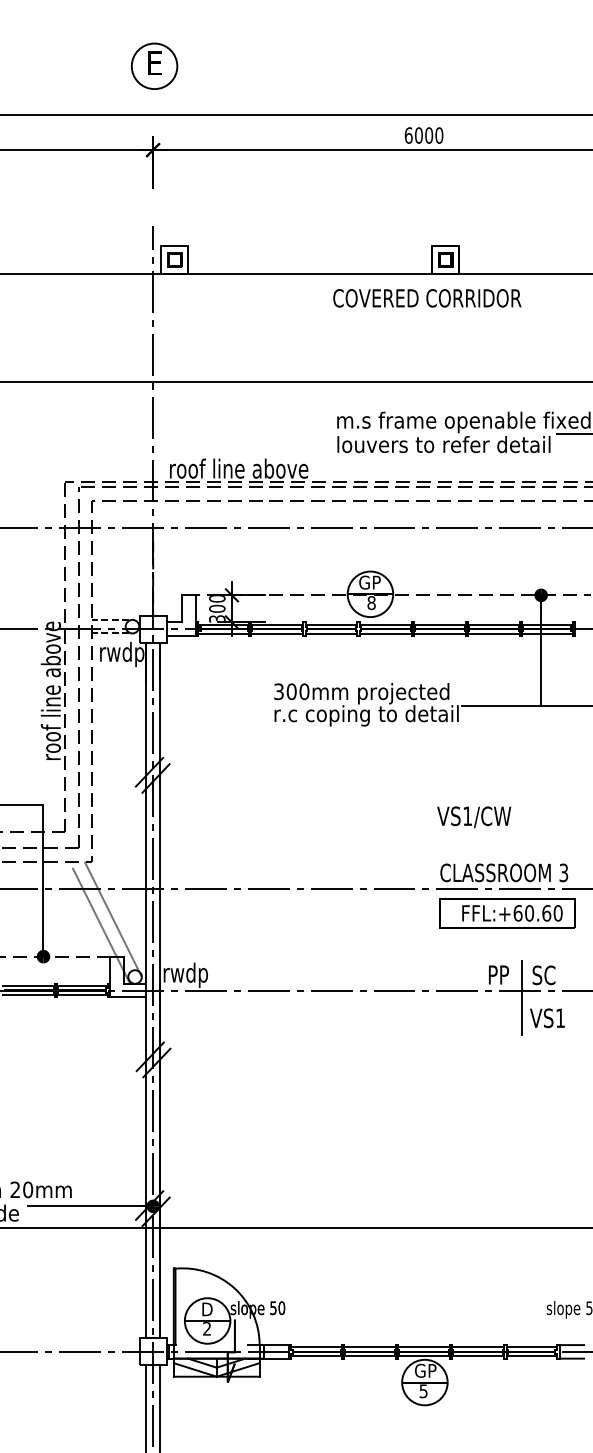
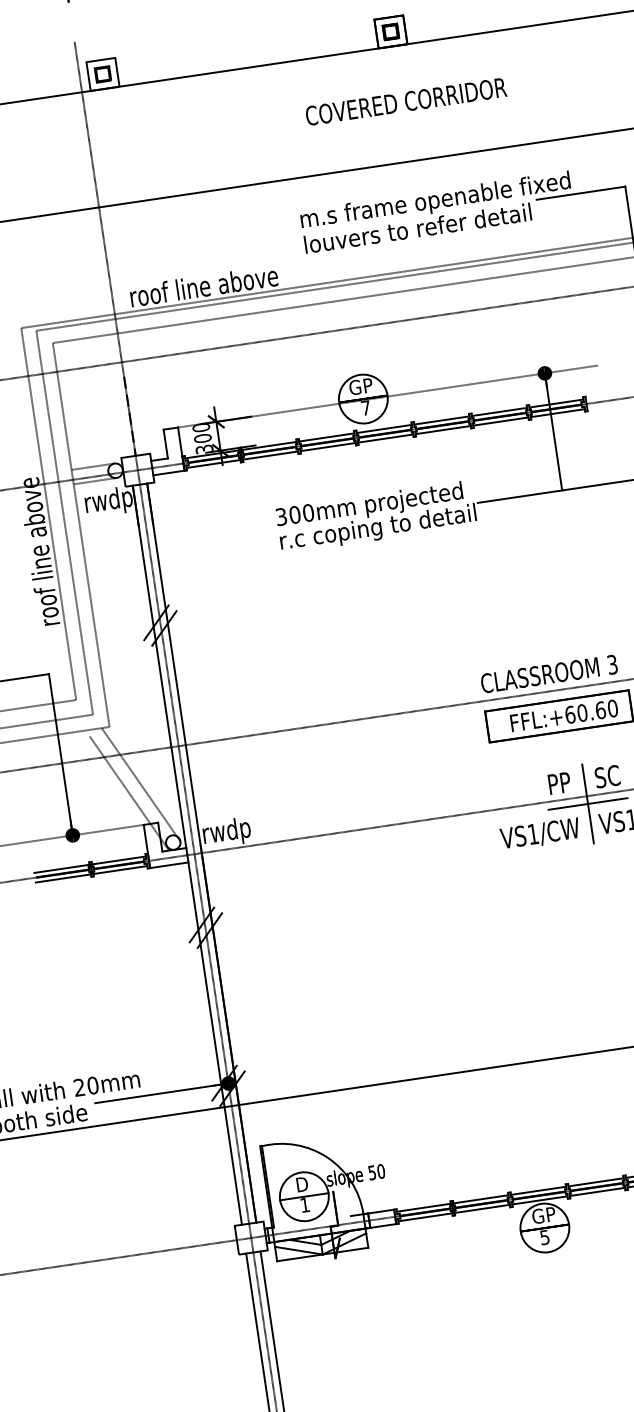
text: (427, 298) -> (406, 101), moved
text: (371, 603) -> (365, 408), 8 -> 7
text: (474, 817) -> (540, 834), moved
line: (522, 997) -> (588, 803), added
text: (206, 1328) -> (304, 1204), 2 -> 1

